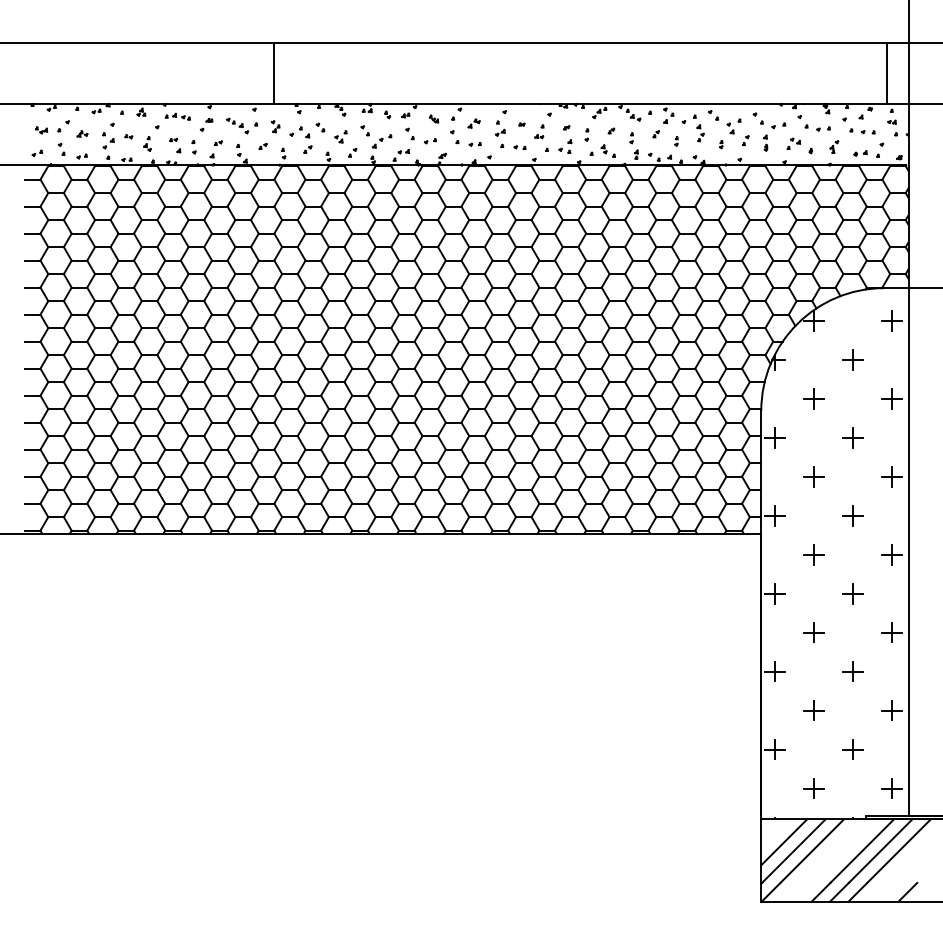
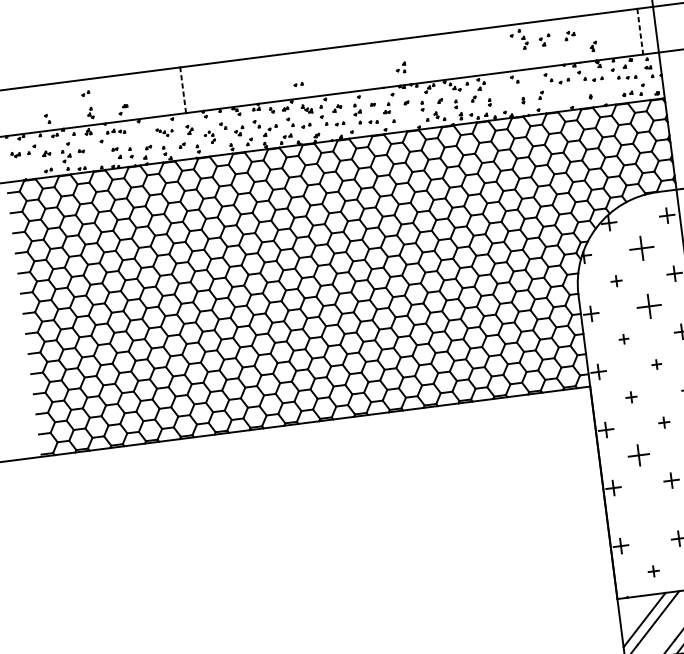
line: (273, 73) -> (183, 90), solid -> dashed
line: (887, 73) -> (640, 31), solid -> dashed
part: (426, 85) -> (298, 84), added
part: (433, 118) -> (306, 108), size x1.6
part: (206, 124) -> (123, 109), moved
part: (242, 125) -> (164, 132), size x0.7
part: (733, 126) -> (544, 40), moved
part: (692, 128) -> (518, 39), moved
part: (300, 139) -> (209, 136), size x0.6
part: (765, 142) -> (556, 94), removed
part: (147, 143) -> (90, 112), moved
part: (793, 143) -> (569, 35), moved
part: (565, 146) -> (401, 67), moved
part: (834, 146) -> (593, 46), moved
part: (61, 149) -> (47, 119), moved
part: (37, 152) -> (85, 93), moved
part: (852, 359) -> (641, 248), size x1.6
part: (813, 398) -> (616, 280), size x0.7
part: (852, 437) -> (648, 306), size x1.6
part: (813, 476) -> (623, 339), size x0.6
part: (852, 515) -> (656, 364), size x0.6
part: (813, 554) -> (631, 397), size x0.7
part: (852, 593) -> (663, 422), size x0.7
part: (813, 632) -> (638, 455), size x1.4
part: (813, 710) -> (645, 513), removed
part: (813, 788) -> (653, 571), size x0.7
line: (784, 842) -> (636, 614), removed

